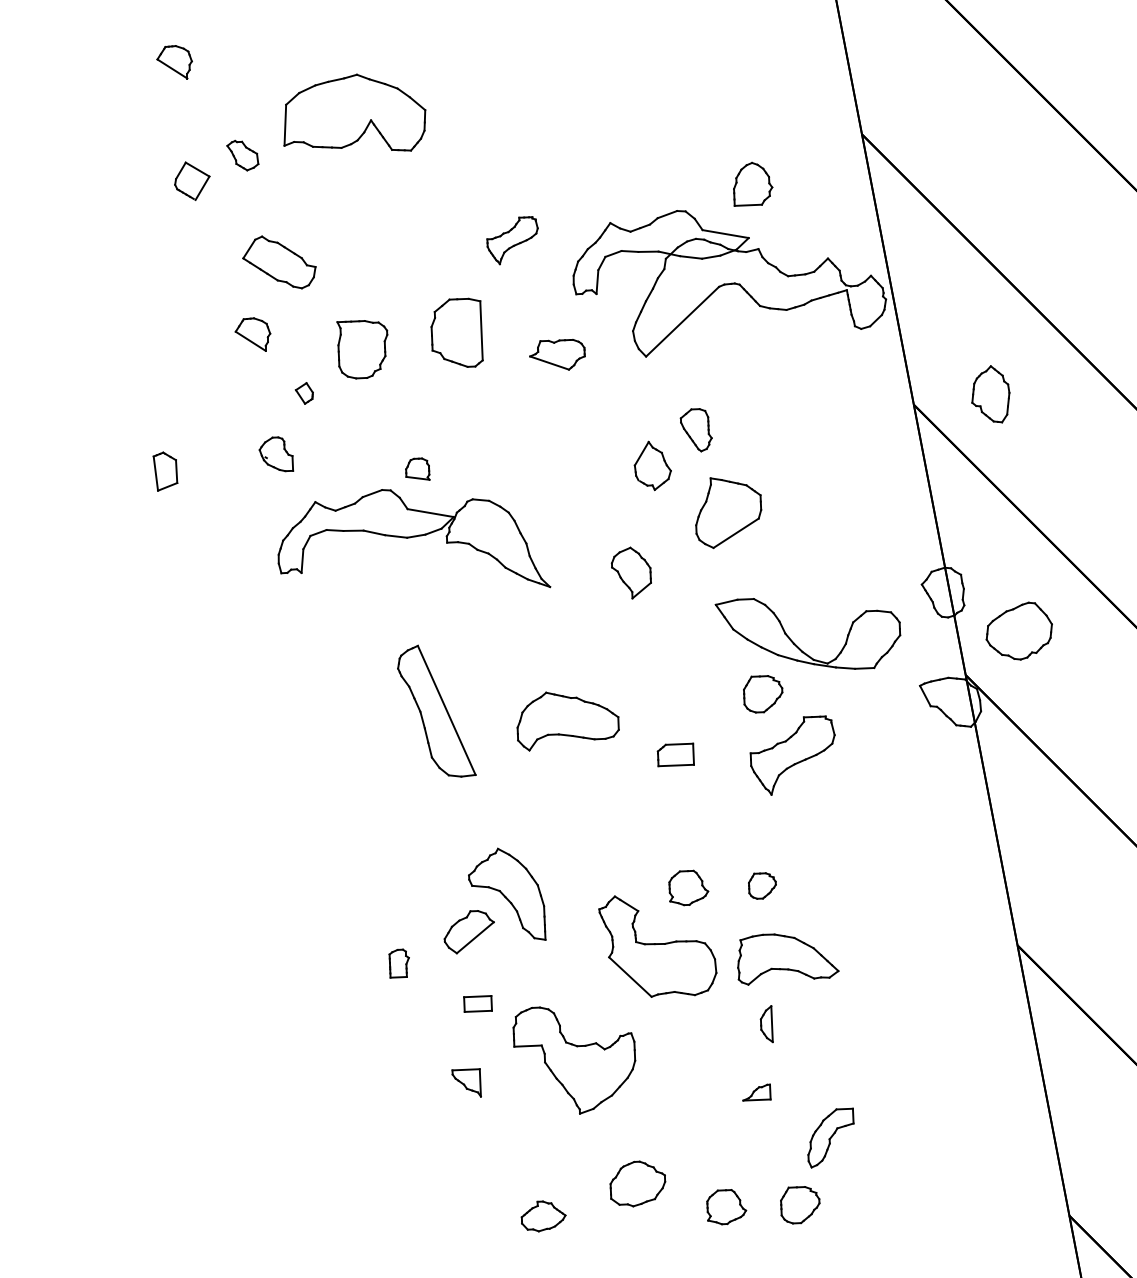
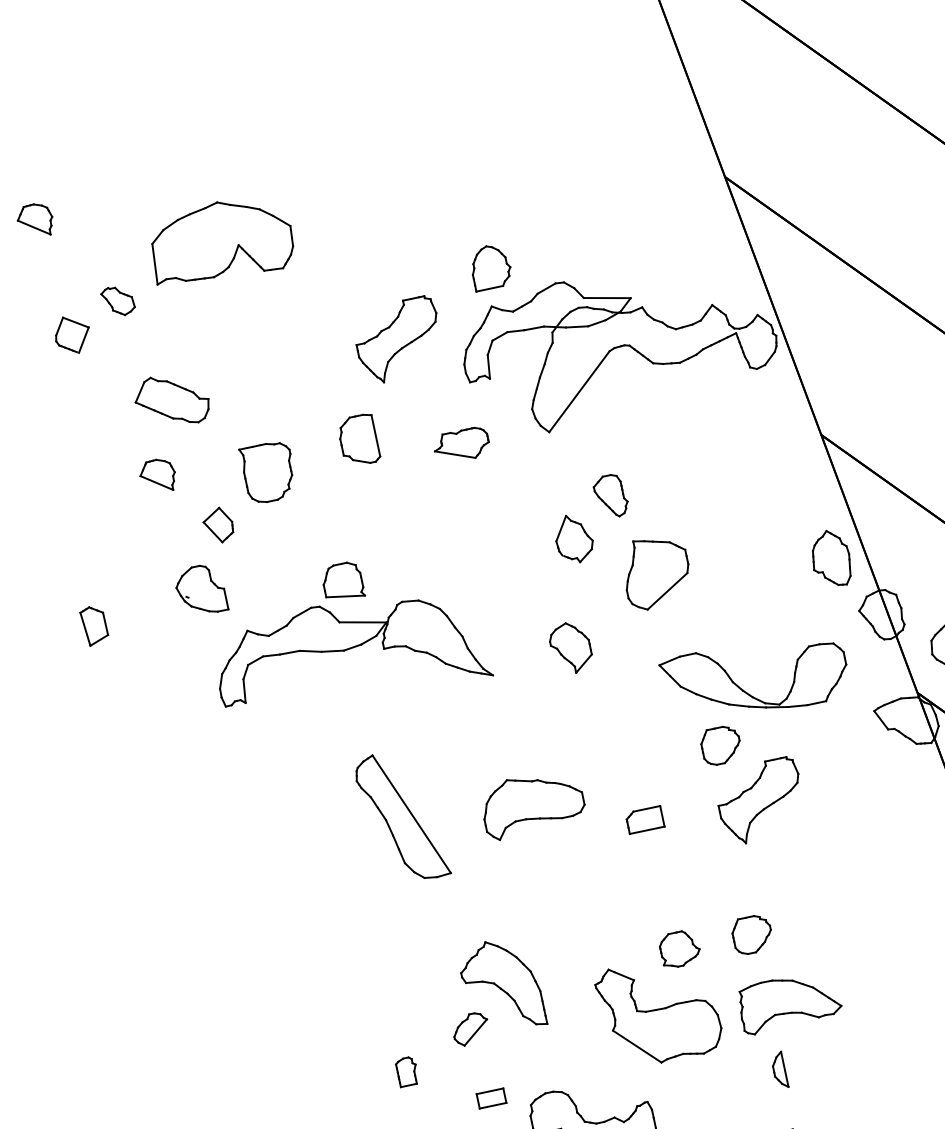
part: (753, 183) -> (491, 266), moved
part: (512, 240) -> (398, 339), size x1.67
part: (456, 332) -> (358, 440), size x0.71
part: (304, 393) -> (218, 525), size x1.67
part: (990, 394) -> (830, 558), moved
part: (276, 454) -> (201, 590), size x1.43
part: (417, 468) -> (342, 580), size x1.67
part: (762, 885) -> (752, 934), size x1.43
part: (468, 932) -> (470, 1029), size x0.71

